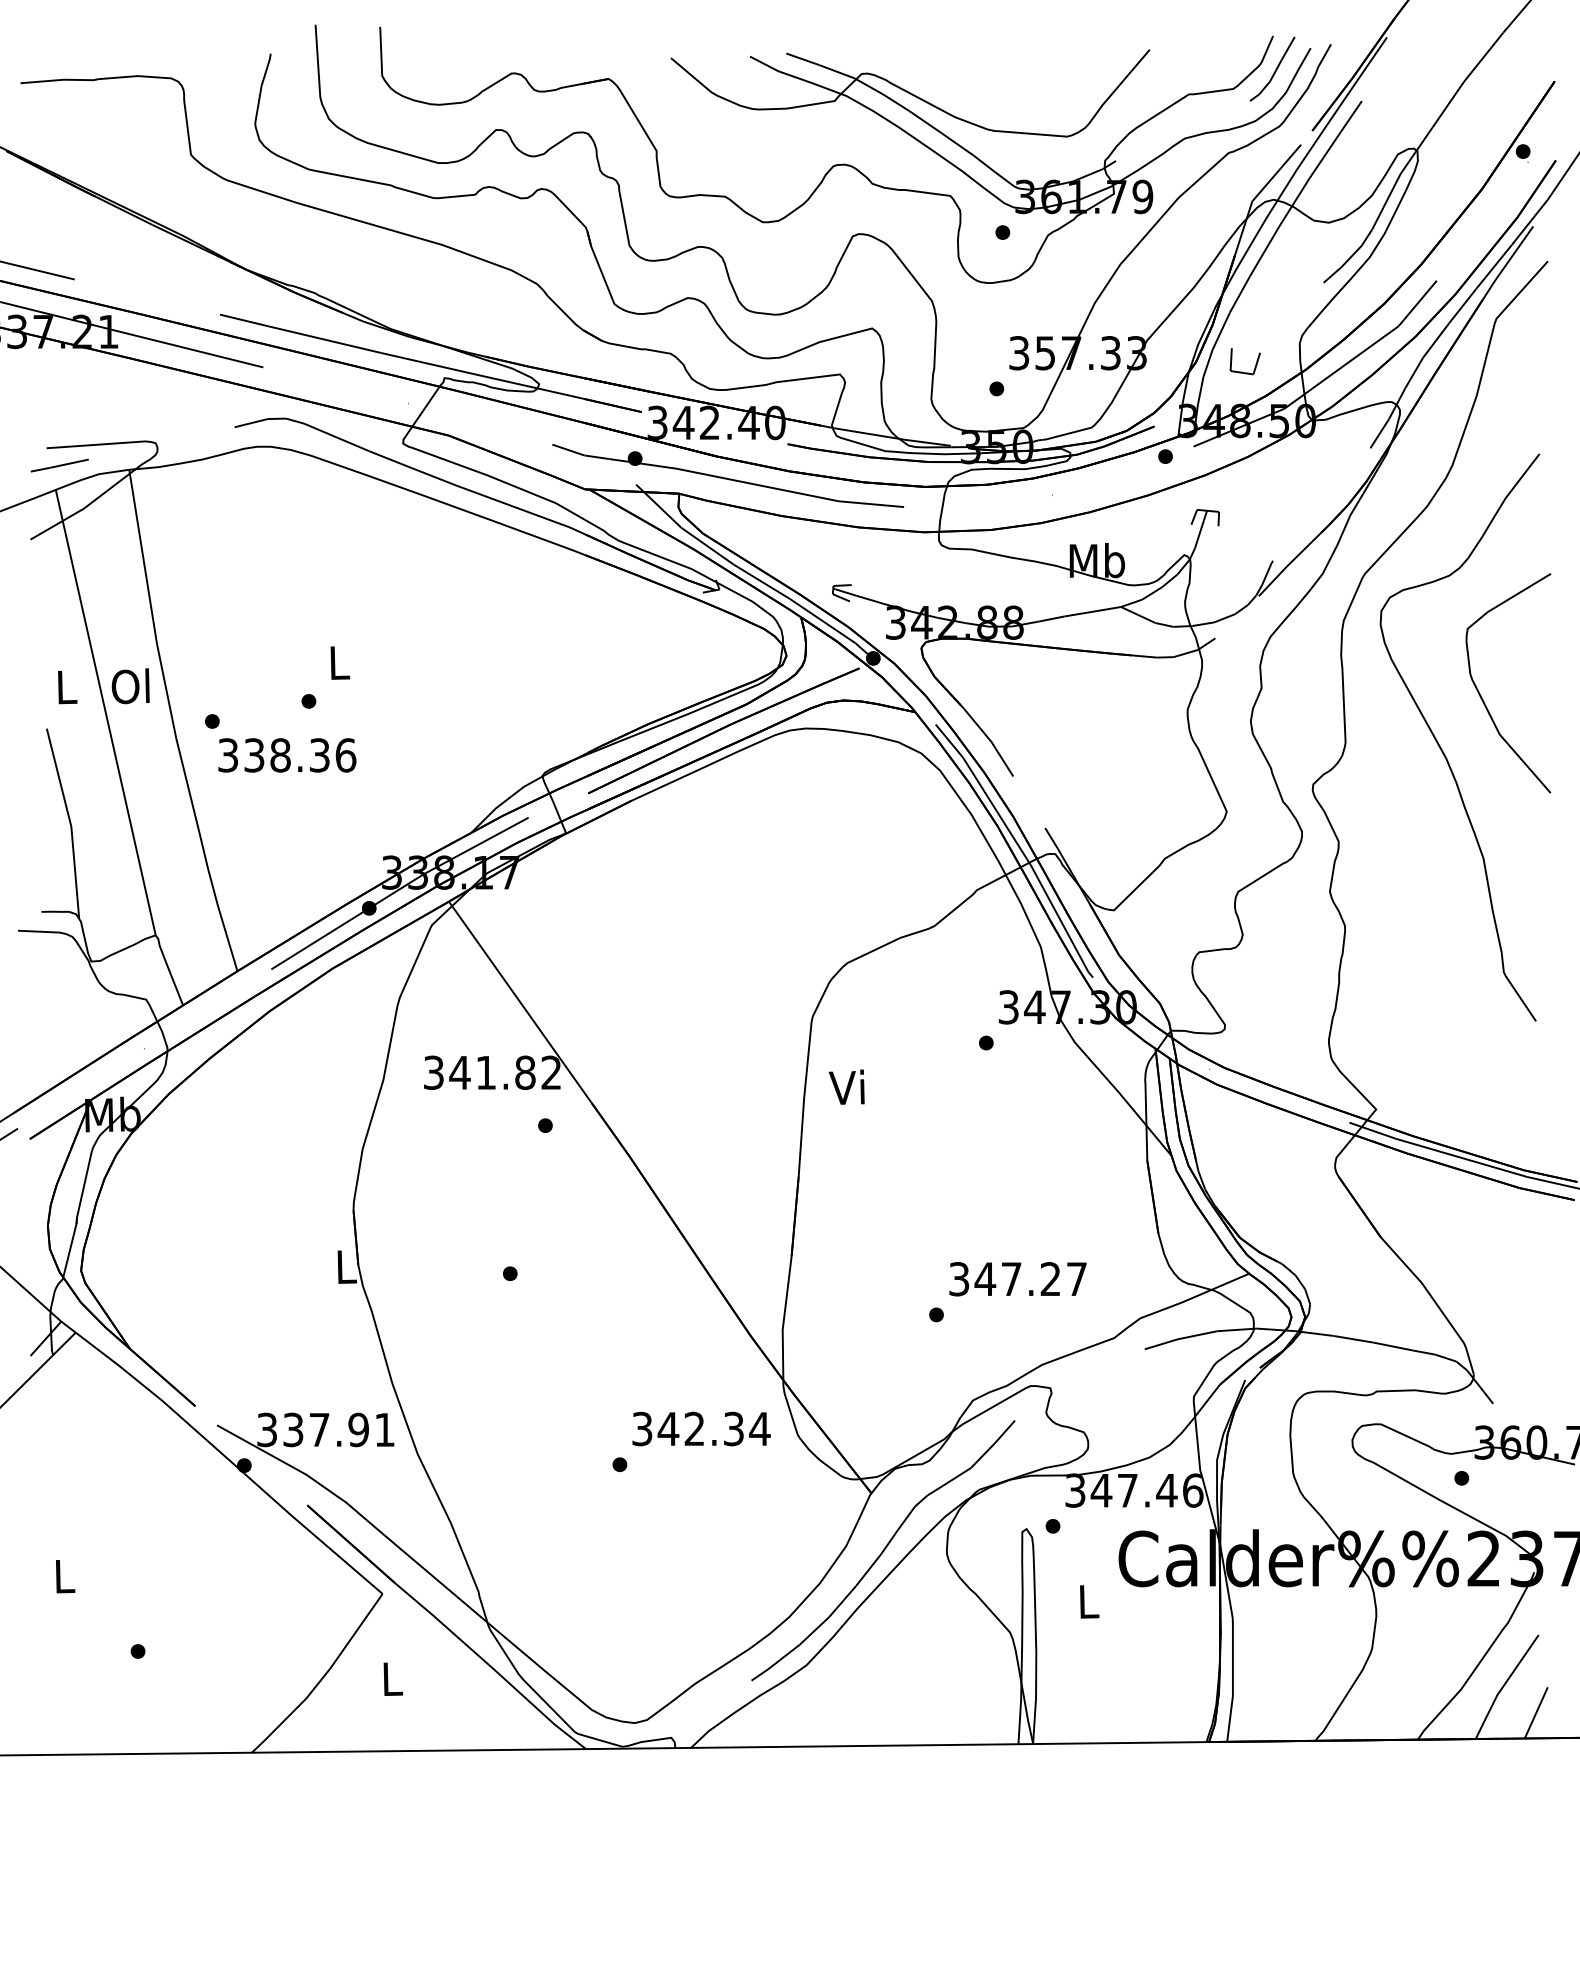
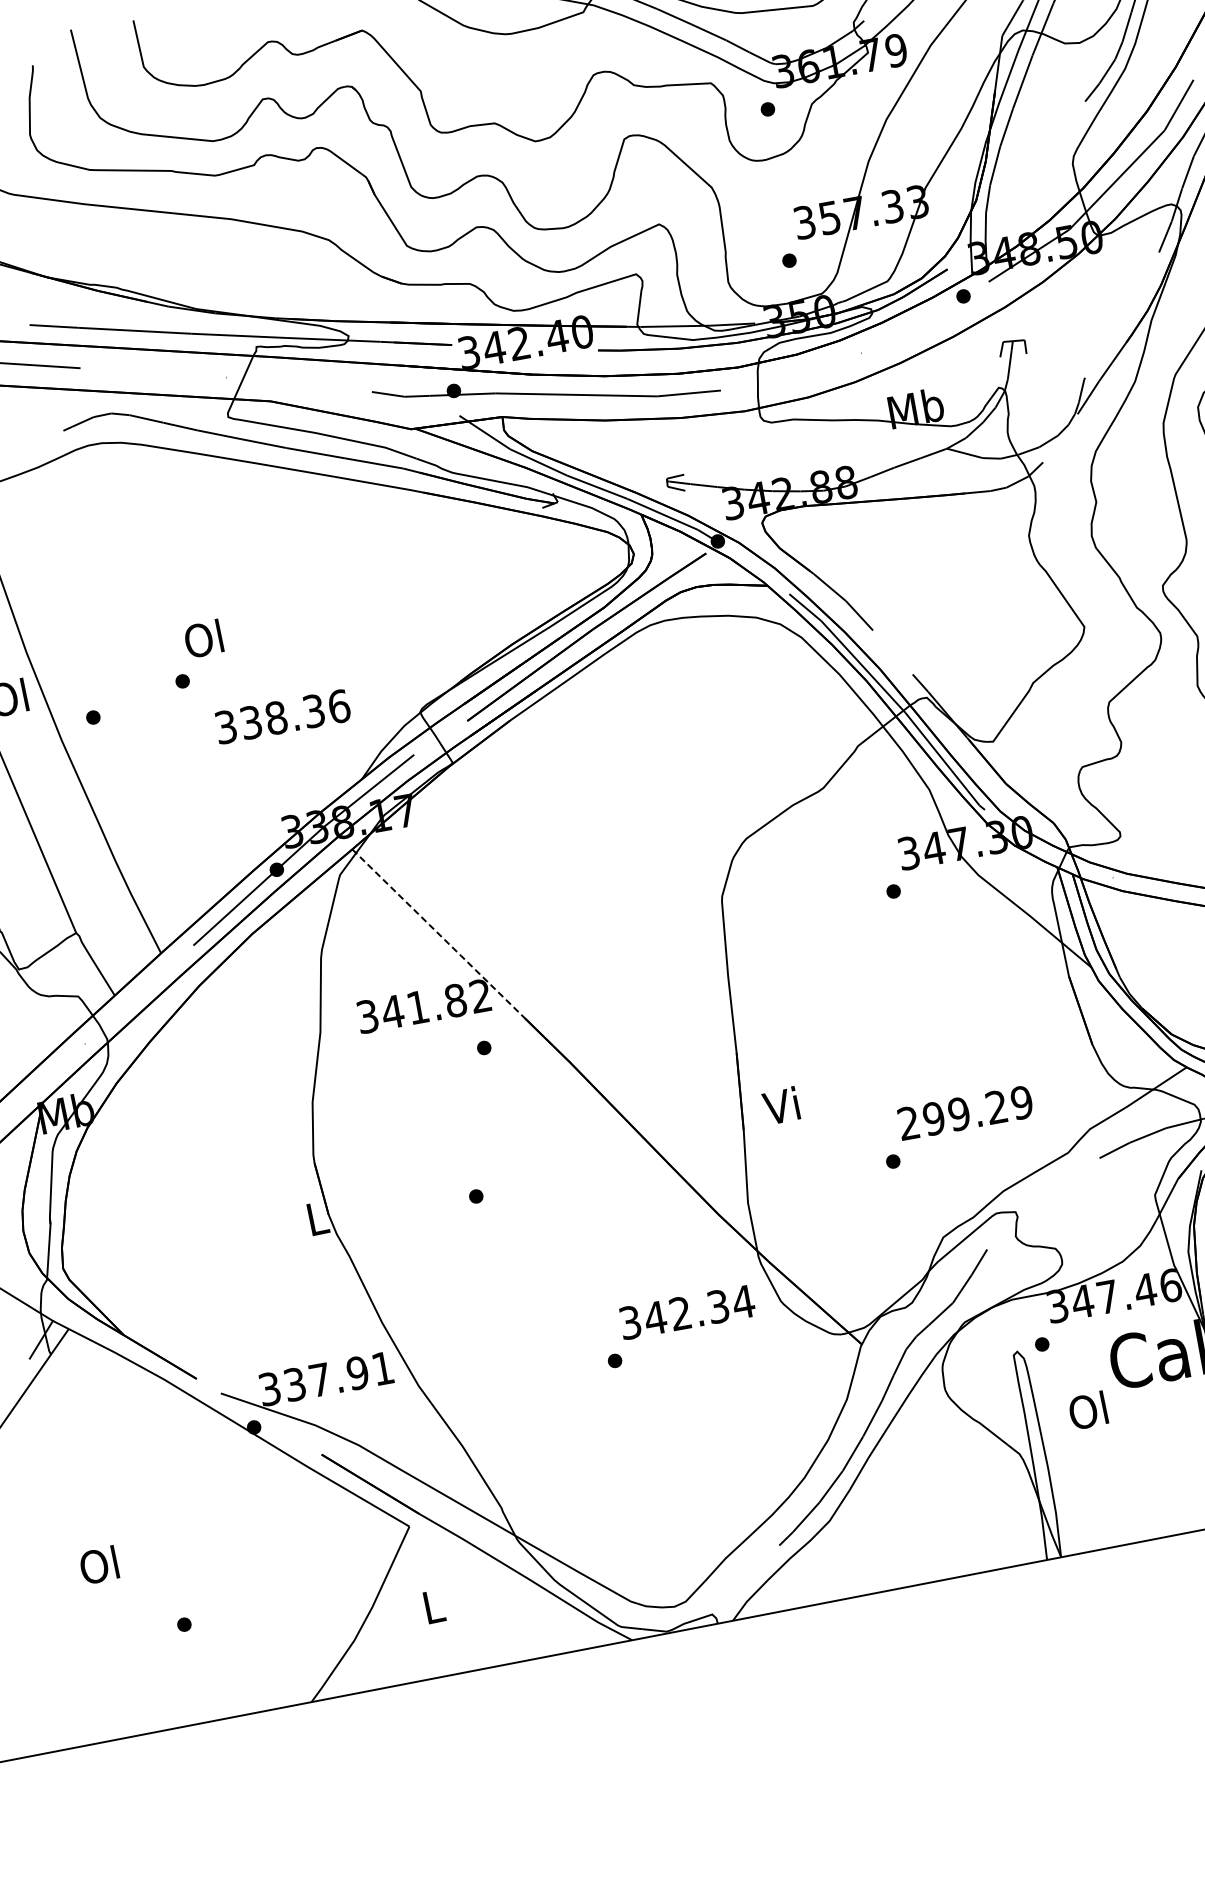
line: (1242, 371) -> (1022, 201), removed
text: (337, 662) -> (203, 638), L -> Ol
text: (287, 755) -> (283, 716), moved
line: (520, 1002) -> (438, 933), solid -> dashed
text: (846, 1086) -> (780, 1105), moved
text: (1018, 1279) -> (965, 1113), 347.27 -> 299.29
text: (63, 1575) -> (99, 1564), L -> Ol
text: (1087, 1601) -> (1088, 1410), L -> Ol

